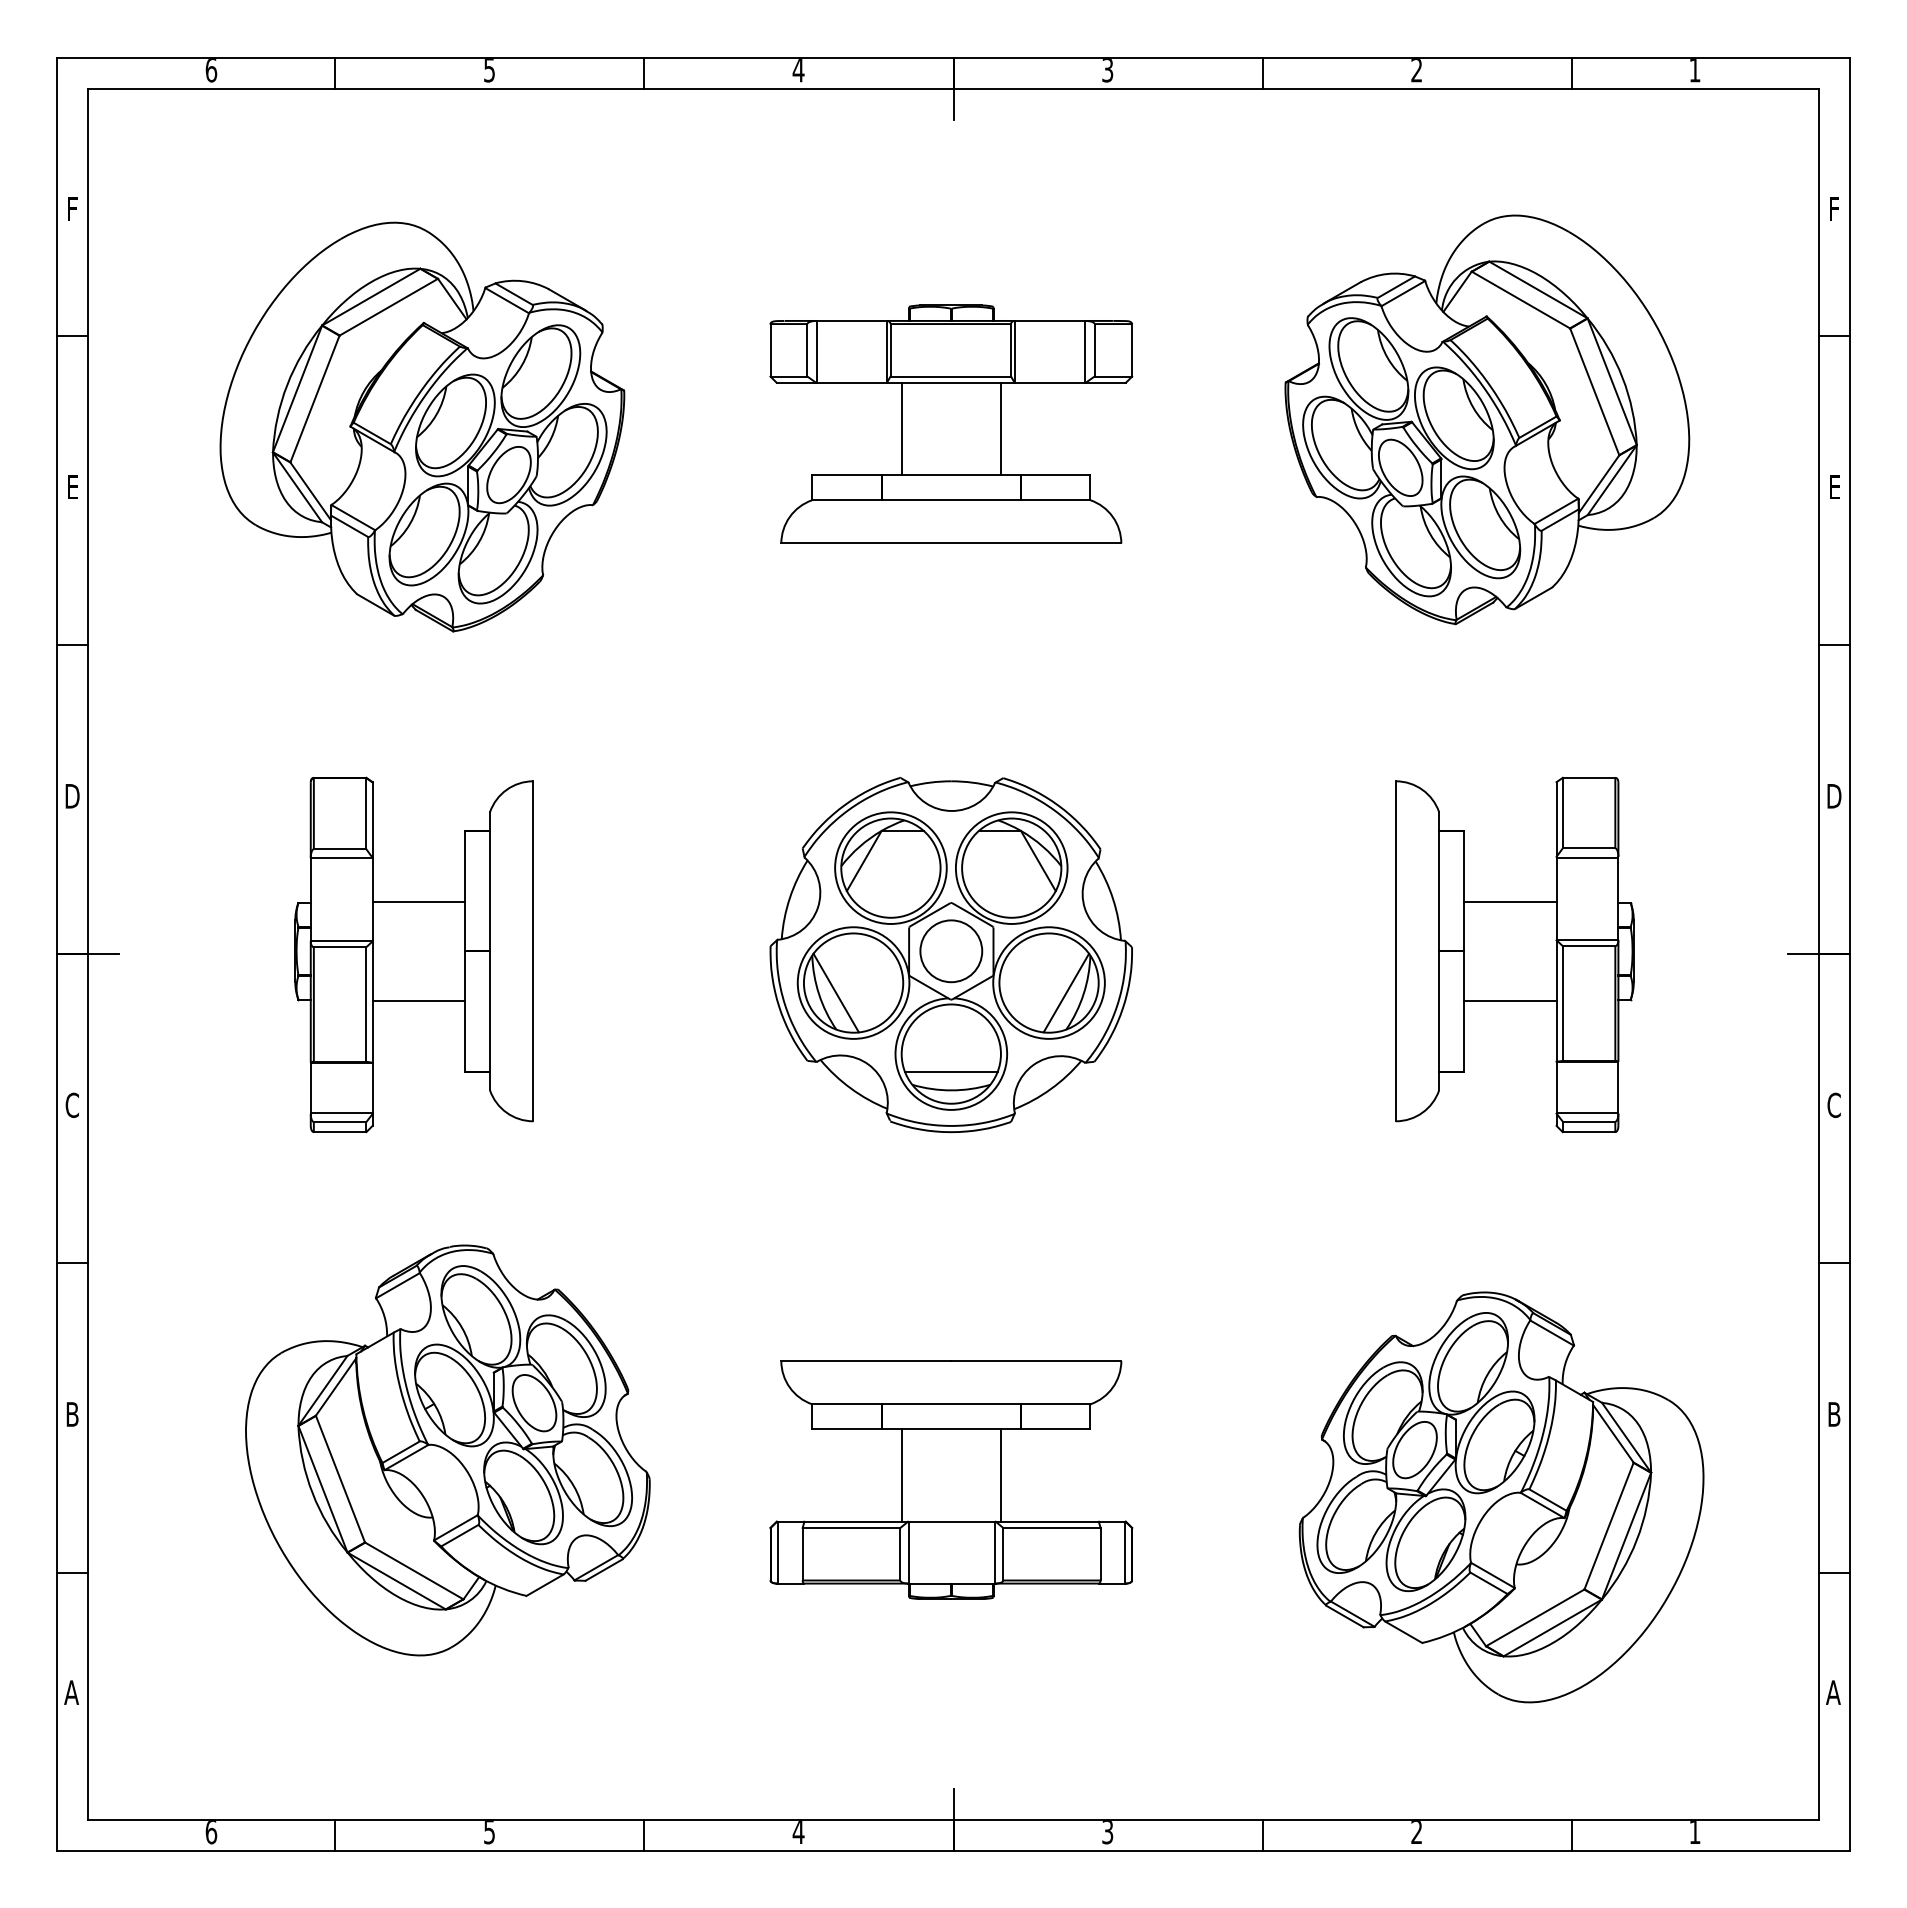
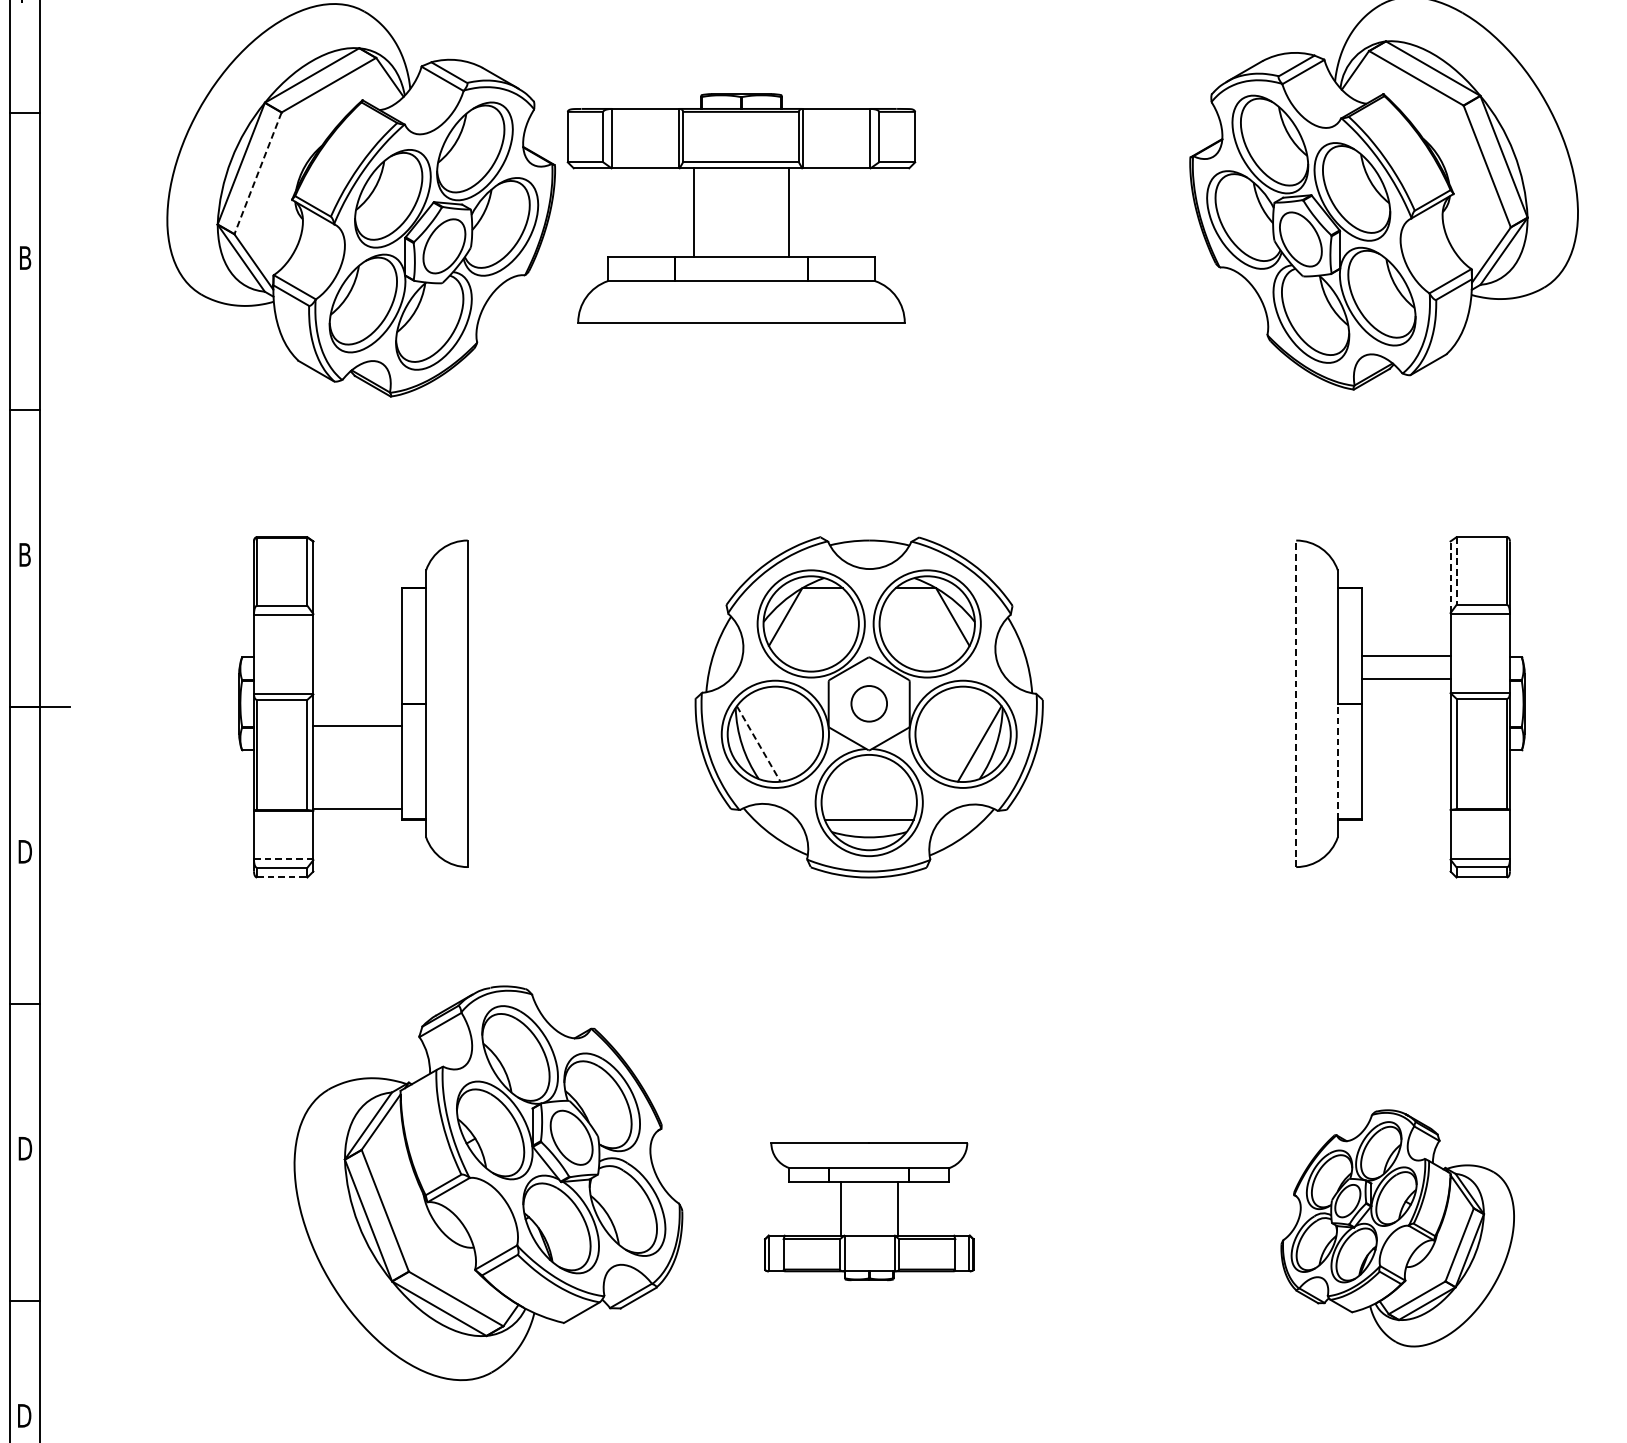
line: (315, 399) -> (258, 173), solid -> dashed
part: (951, 423) -> (741, 207), moved
text: (72, 487) -> (25, 258), E -> B
text: (72, 796) -> (25, 555), D -> B
line: (1562, 813) -> (1456, 571), solid -> dashed
line: (1556, 818) -> (1450, 576), solid -> dashed
line: (418, 901) -> (357, 726), moved
circle: (951, 951) -> (869, 704), size x0.6
line: (1395, 951) -> (1295, 704), solid -> dashed
line: (836, 993) -> (758, 744), solid -> dashed
line: (418, 1000) -> (357, 808), moved
line: (1509, 1000) -> (1405, 679), moved
line: (1439, 1011) -> (1338, 761), solid -> dashed
text: (72, 1105) -> (25, 851), C -> D
line: (341, 1113) -> (283, 859), solid -> dashed
line: (340, 1132) -> (282, 877), solid -> dashed
text: (72, 1414) -> (25, 1148), B -> D
part: (447, 1450) -> (488, 1183), moved
part: (951, 1479) -> (869, 1211), size x0.6
part: (1501, 1497) -> (1397, 1228), size x0.6
text: (71, 1692) -> (24, 1415), A -> D

